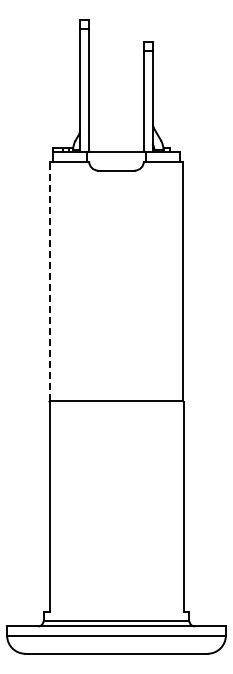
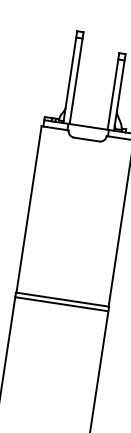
line: (50, 281) -> (29, 209), dashed -> solid
line: (116, 407) -> (61, 304), added

